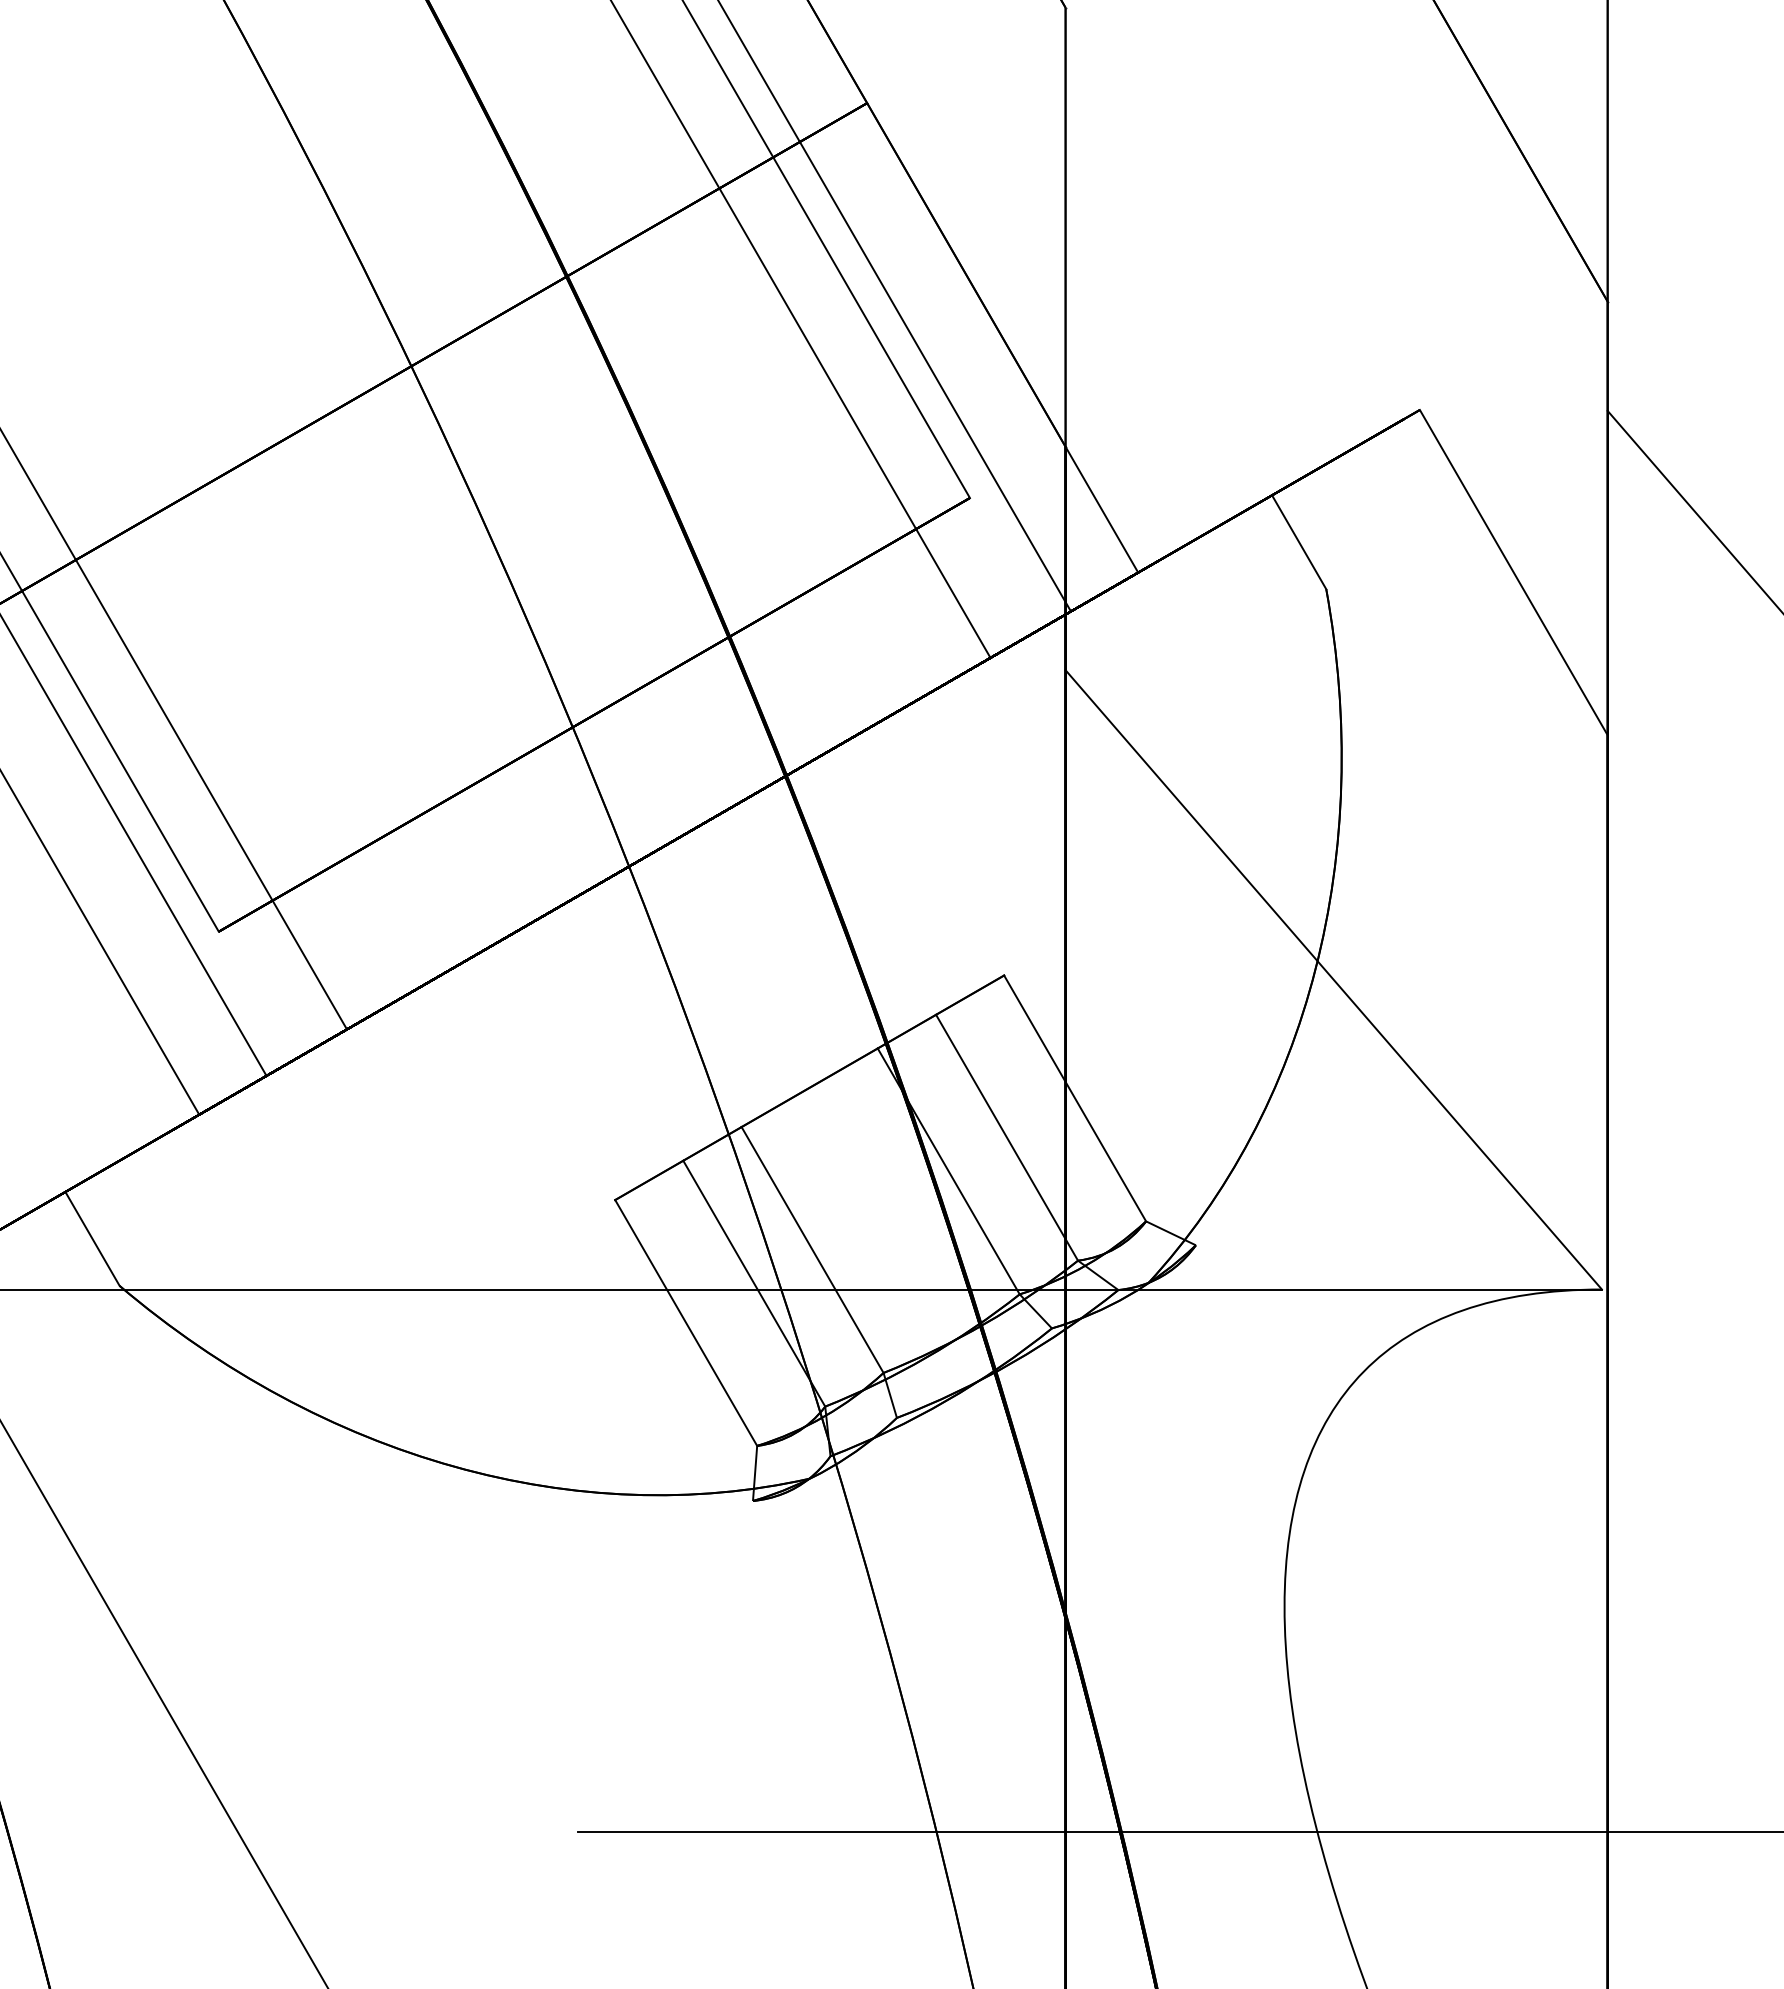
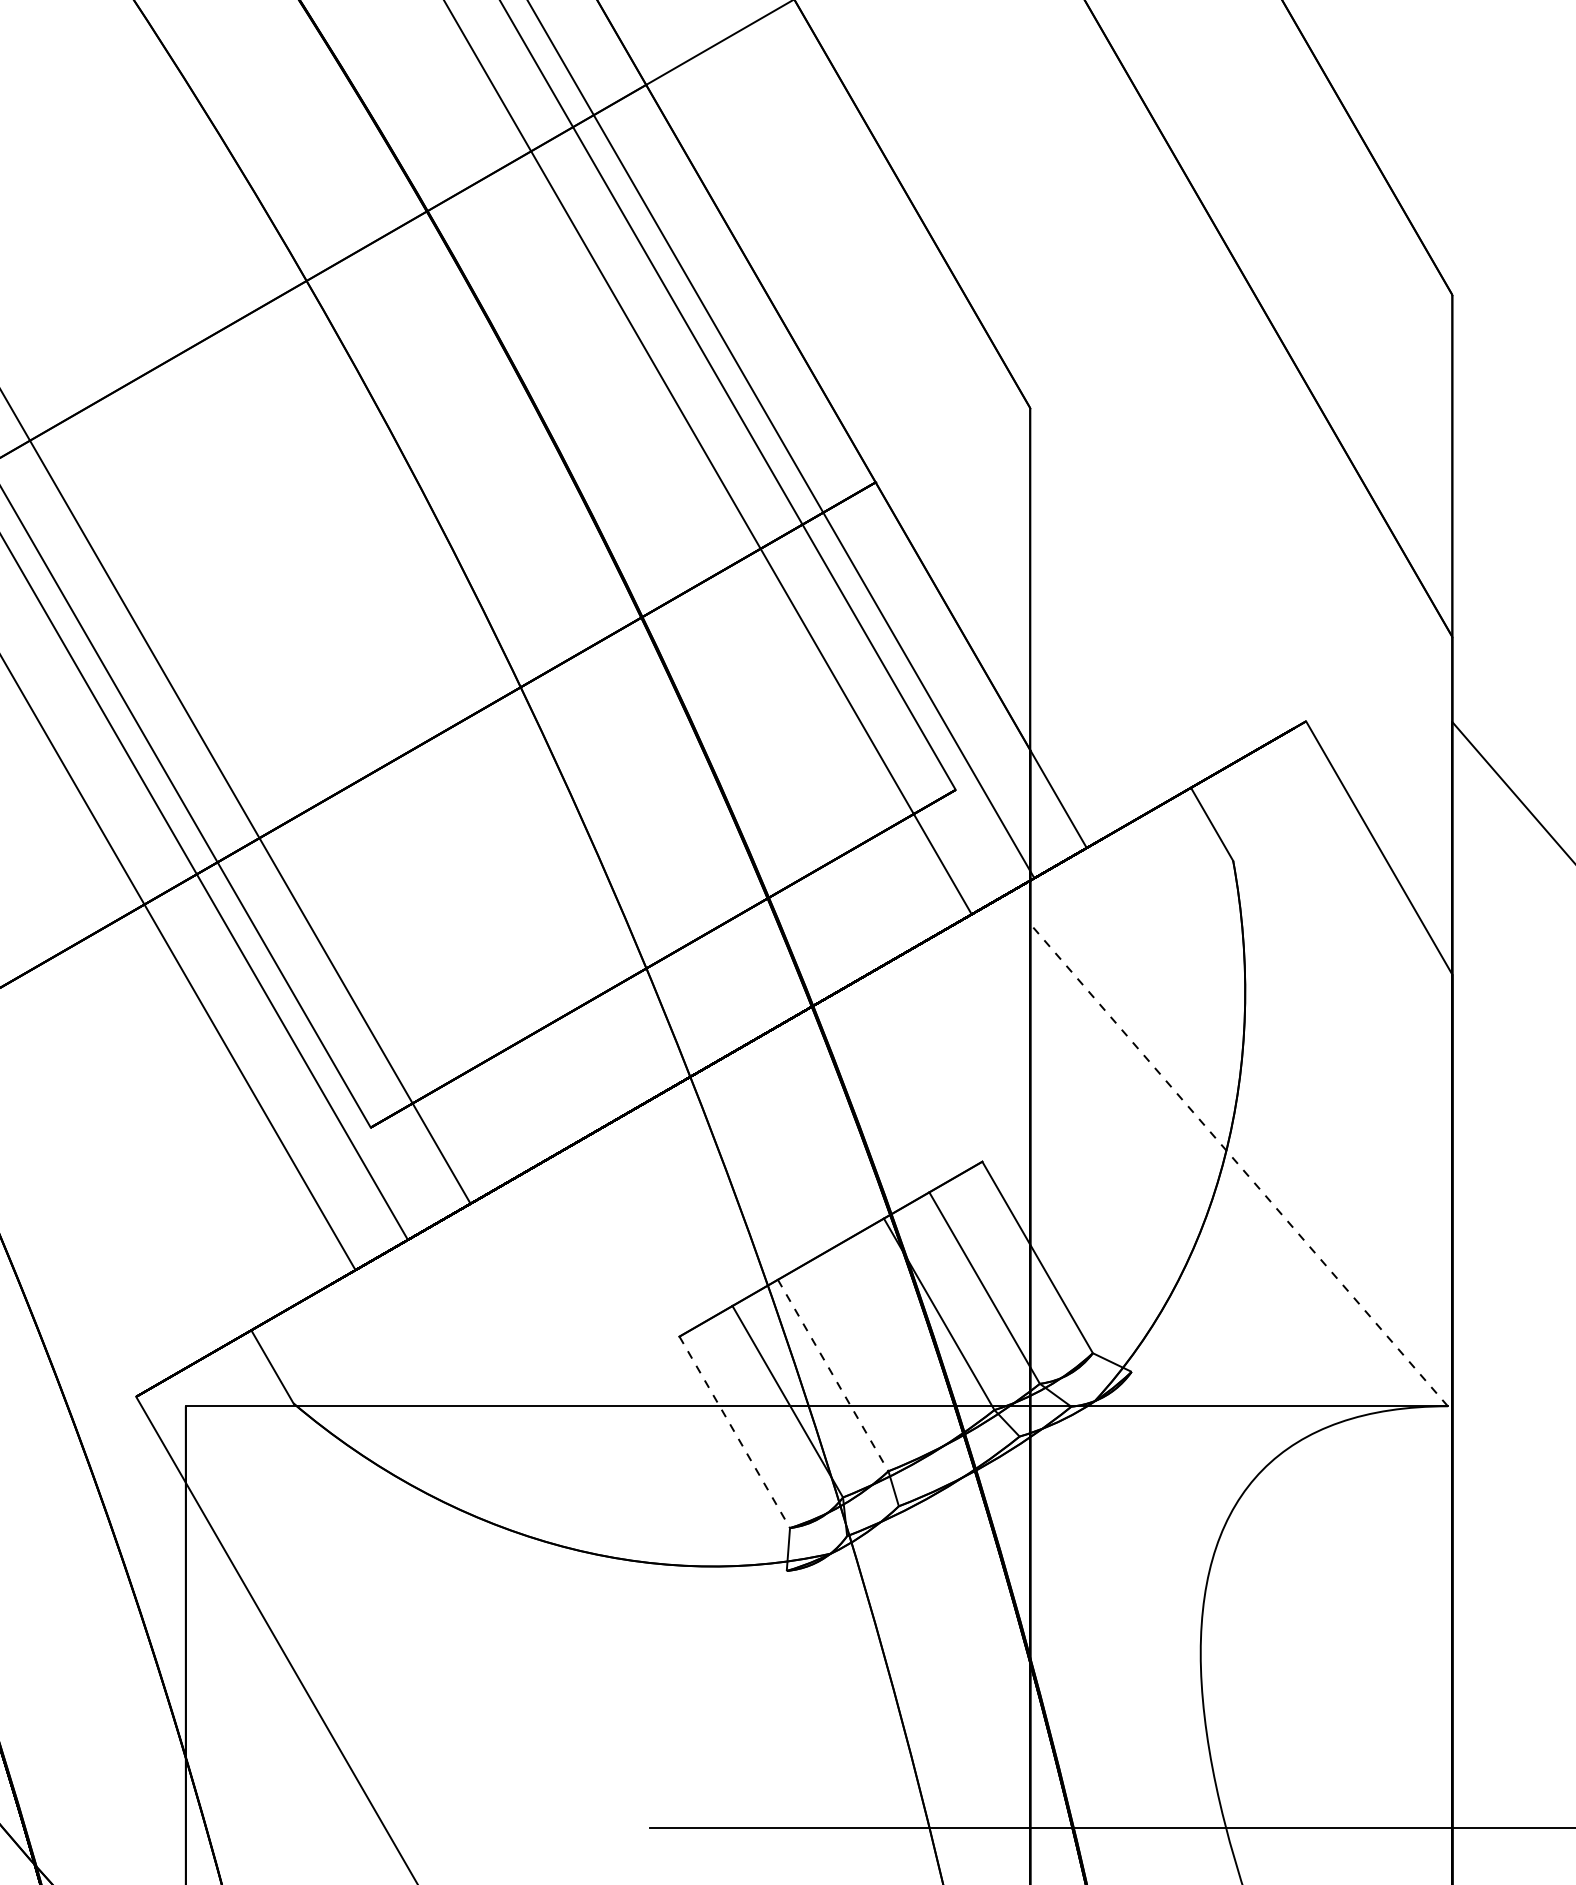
line: (1333, 979) -> (1238, 1164), solid -> dashed
line: (812, 1249) -> (833, 1375), solid -> dashed
line: (685, 1323) -> (734, 1432), solid -> dashed

